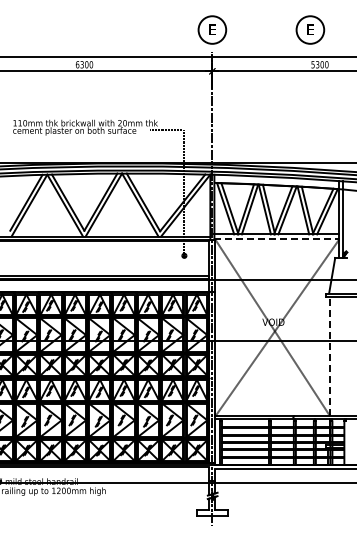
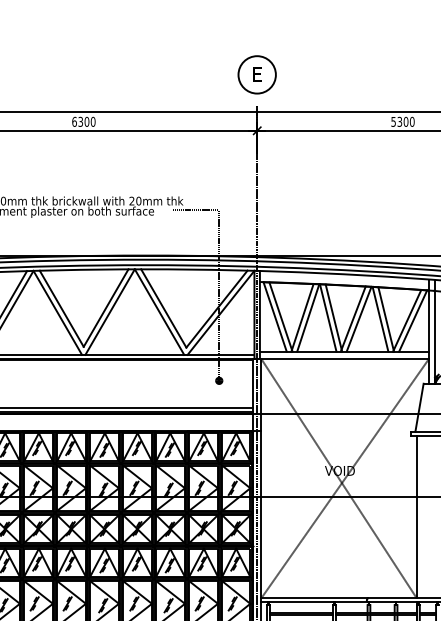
part: (310, 29) -> (390, 74), removed
line: (277, 239) -> (345, 358), dashed -> solid
line: (330, 356) -> (417, 517), dashed -> solid

